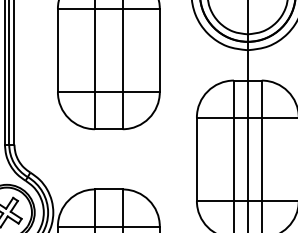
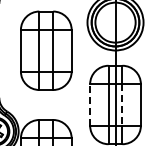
line: (197, 158) -> (90, 104), solid -> dashed
line: (261, 158) -> (122, 104), solid -> dashed

